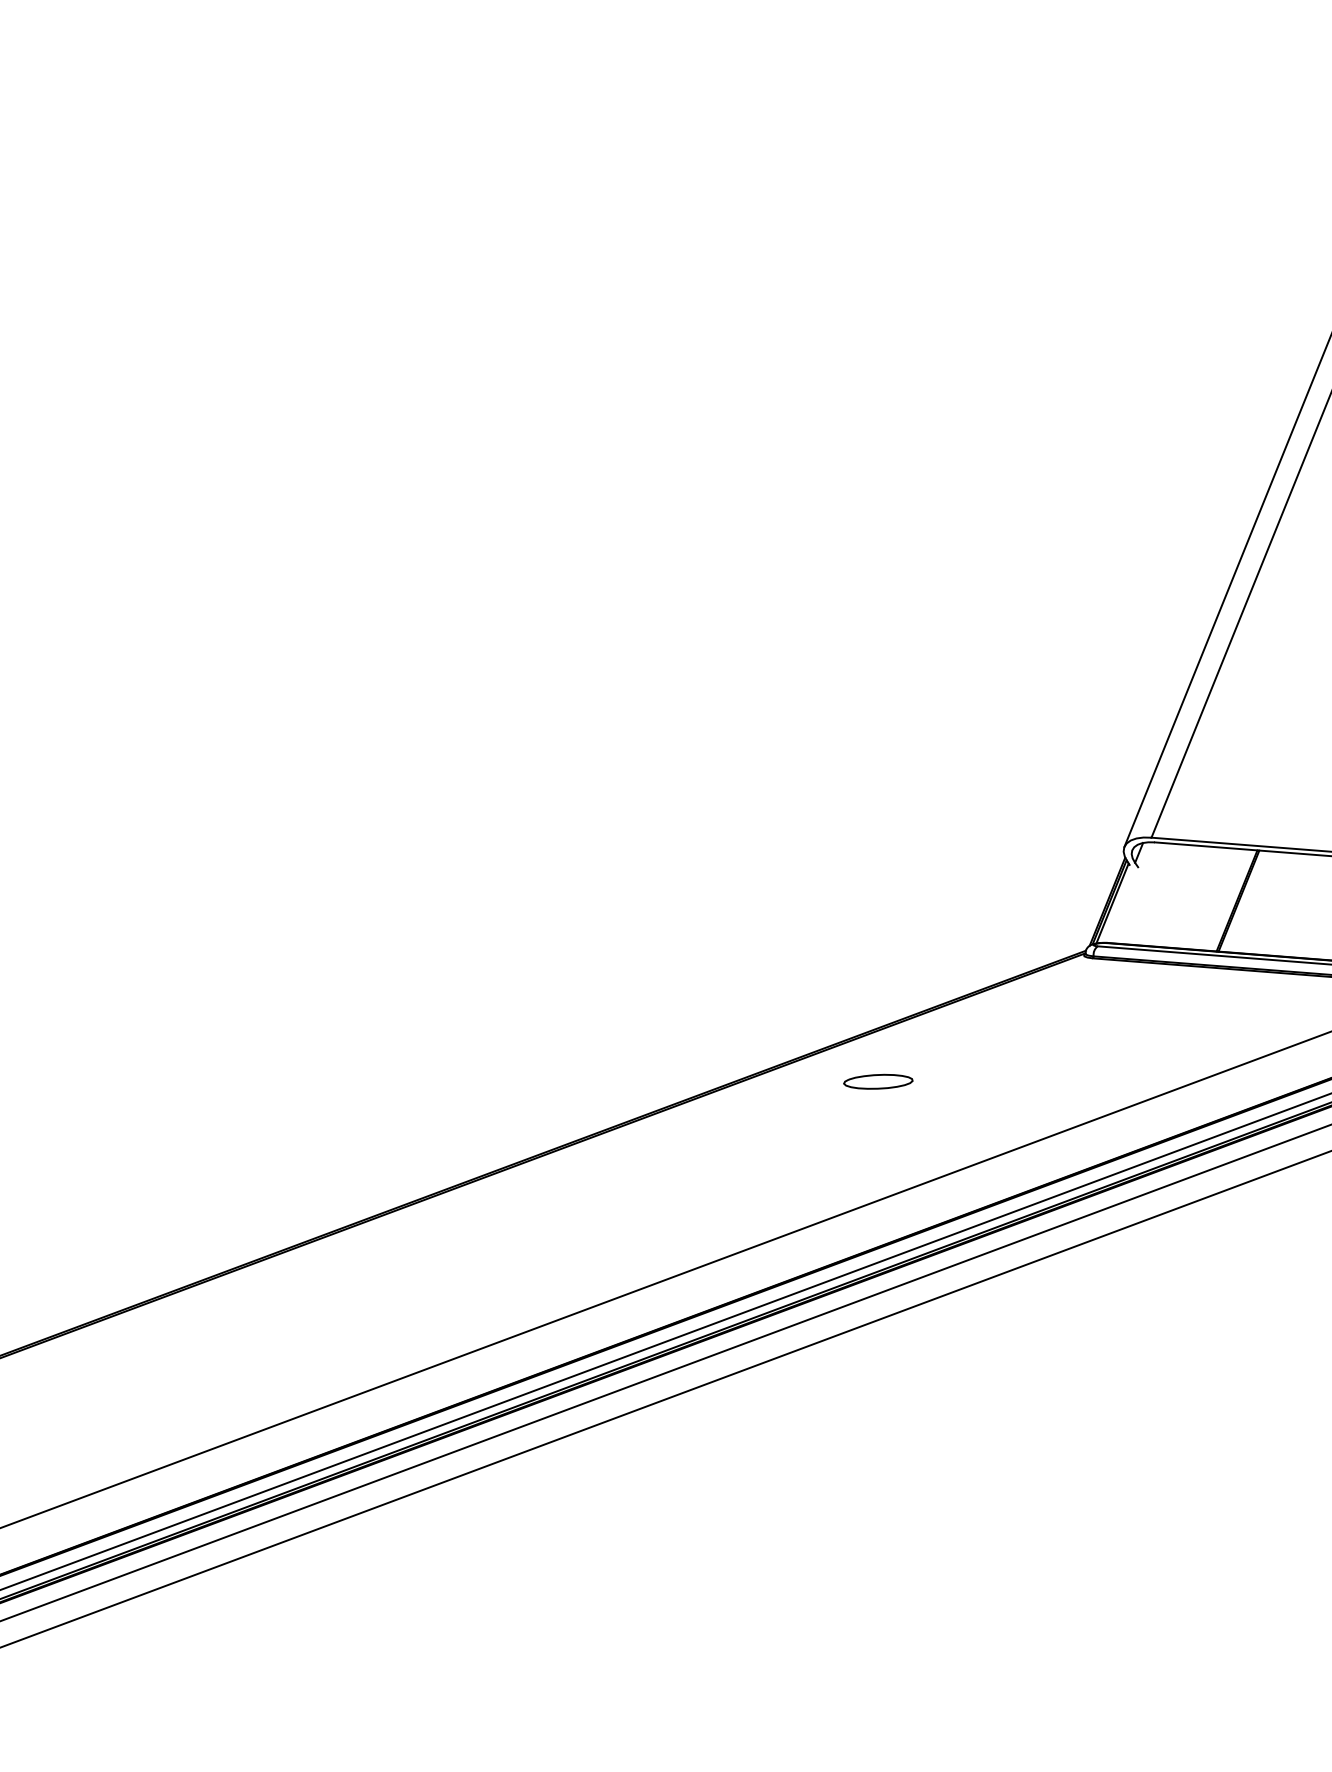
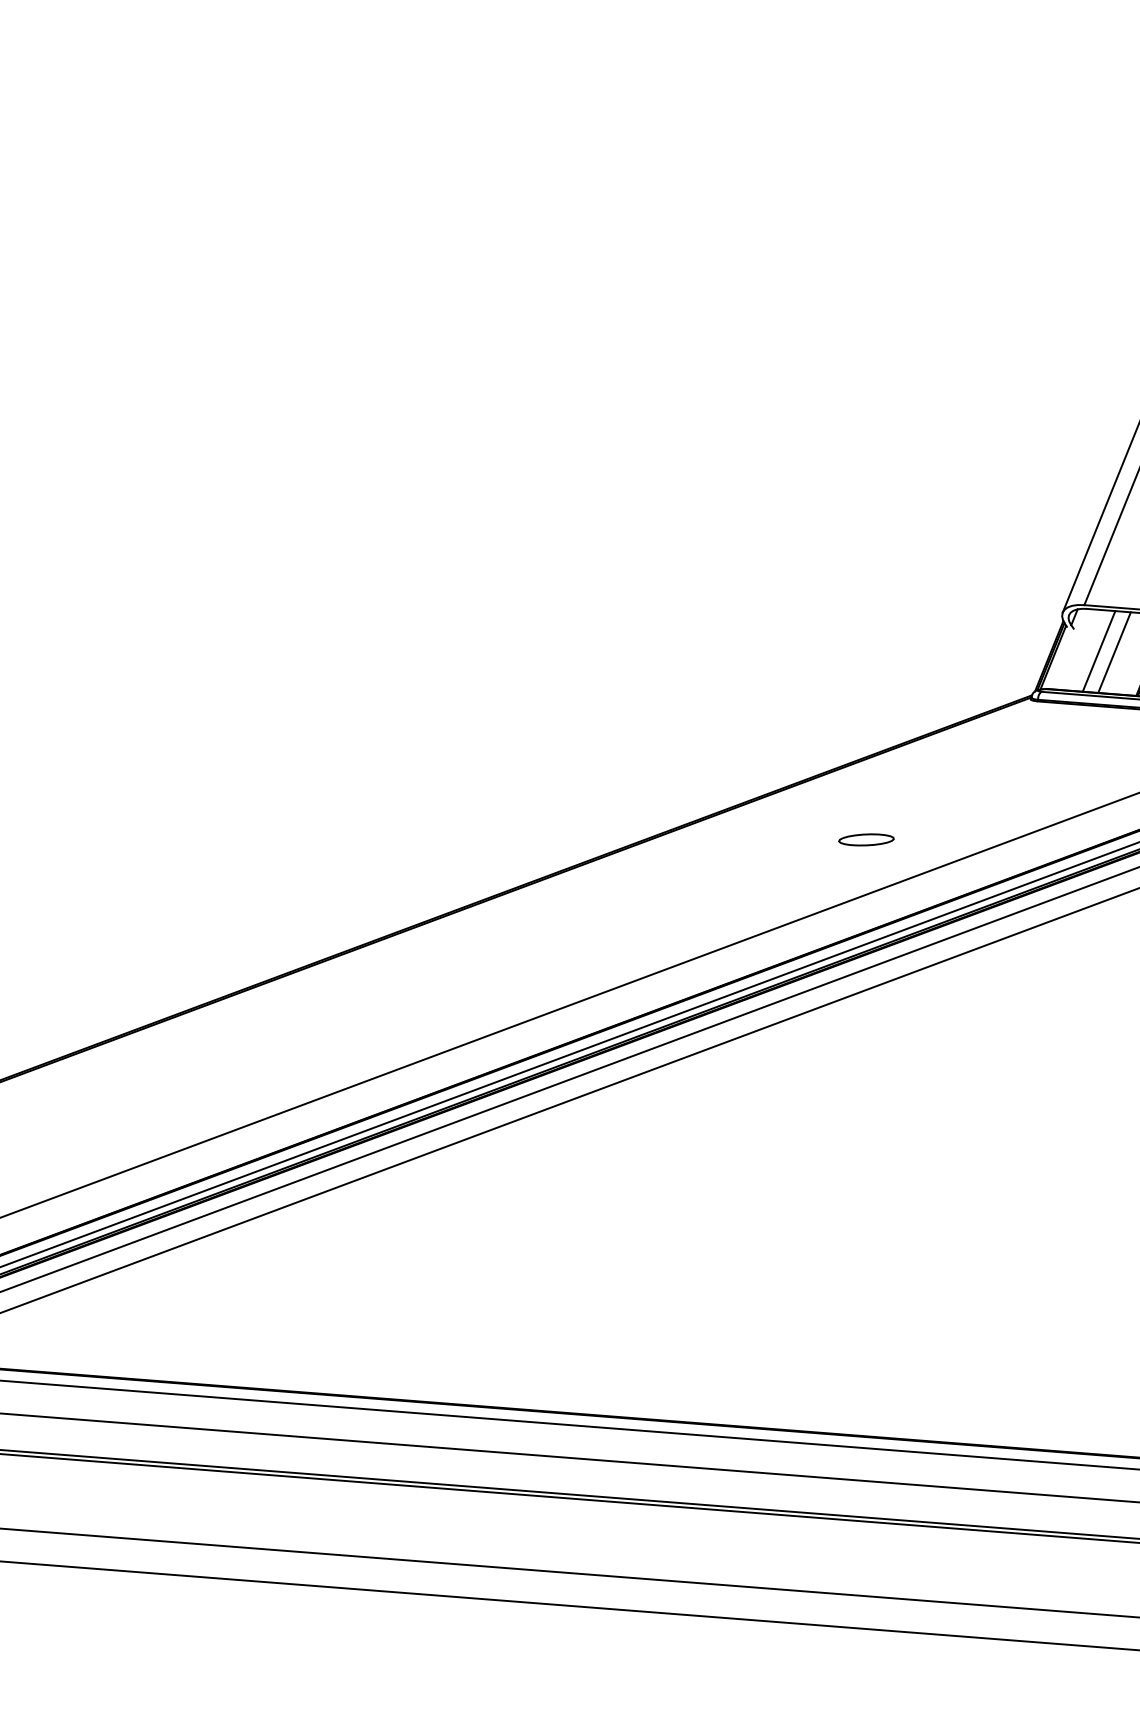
line: (1169, 895) -> (1098, 651), added
line: (1189, 897) -> (1114, 652), added
part: (878, 1081) -> (866, 839), moved

